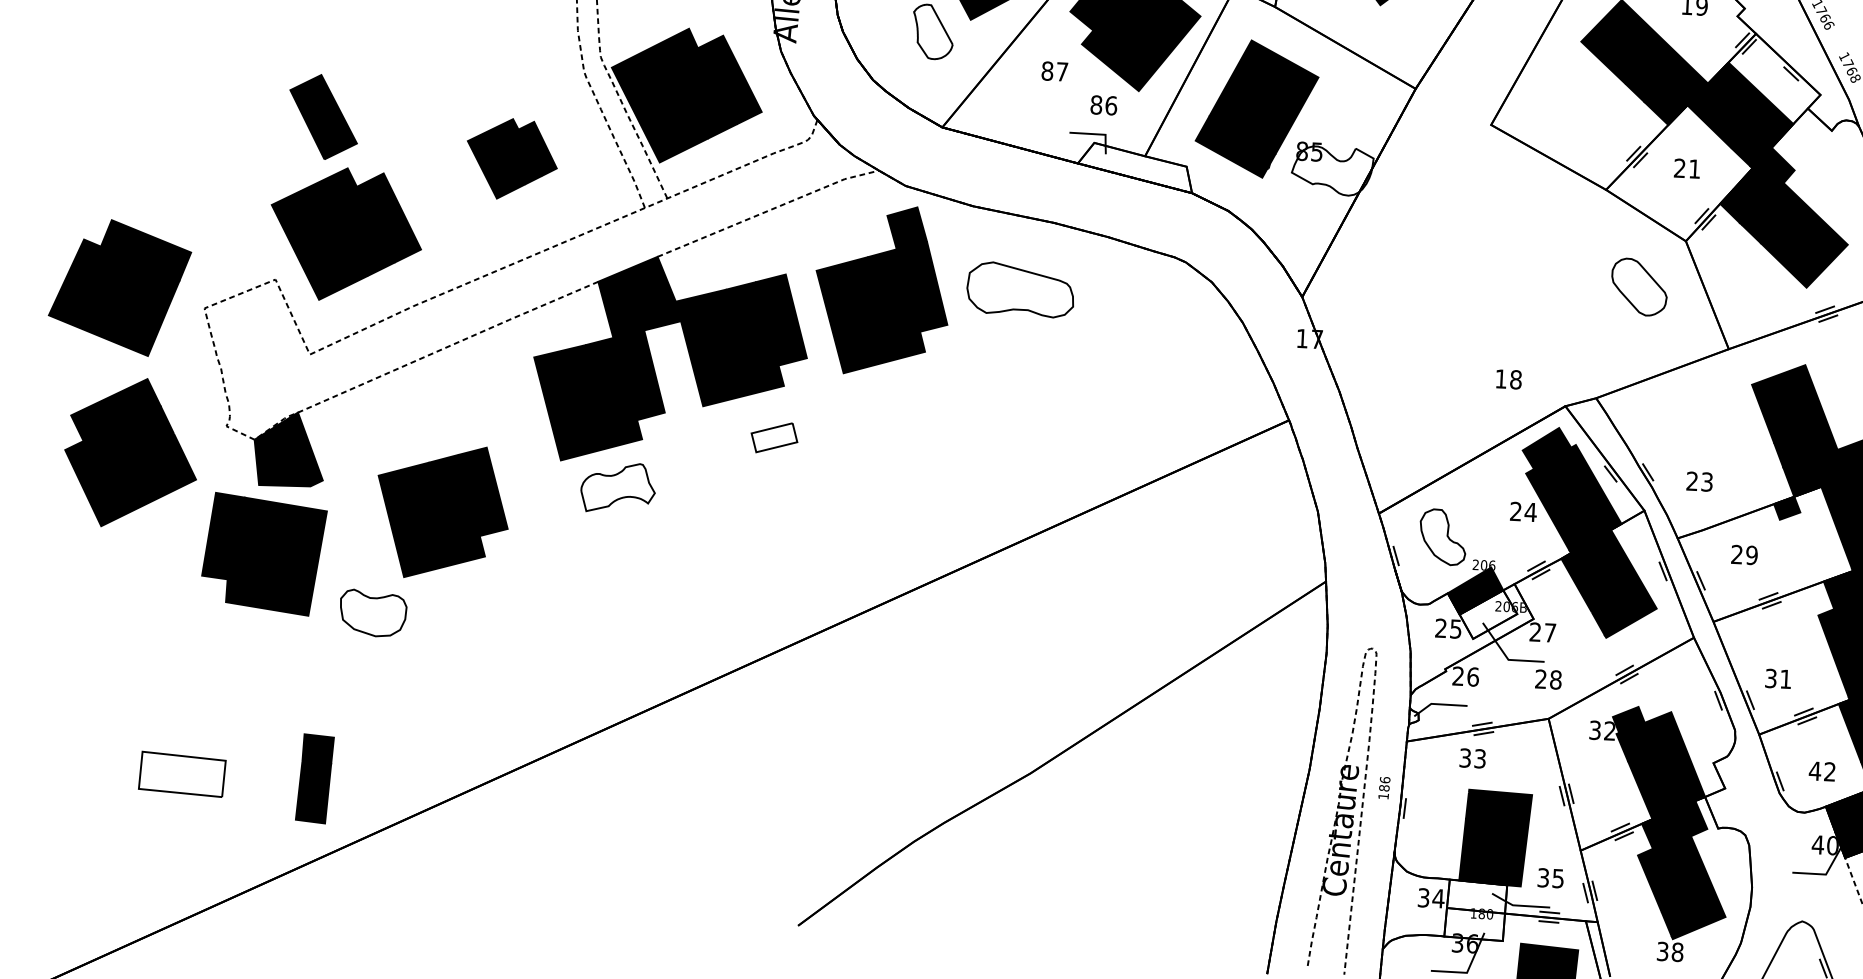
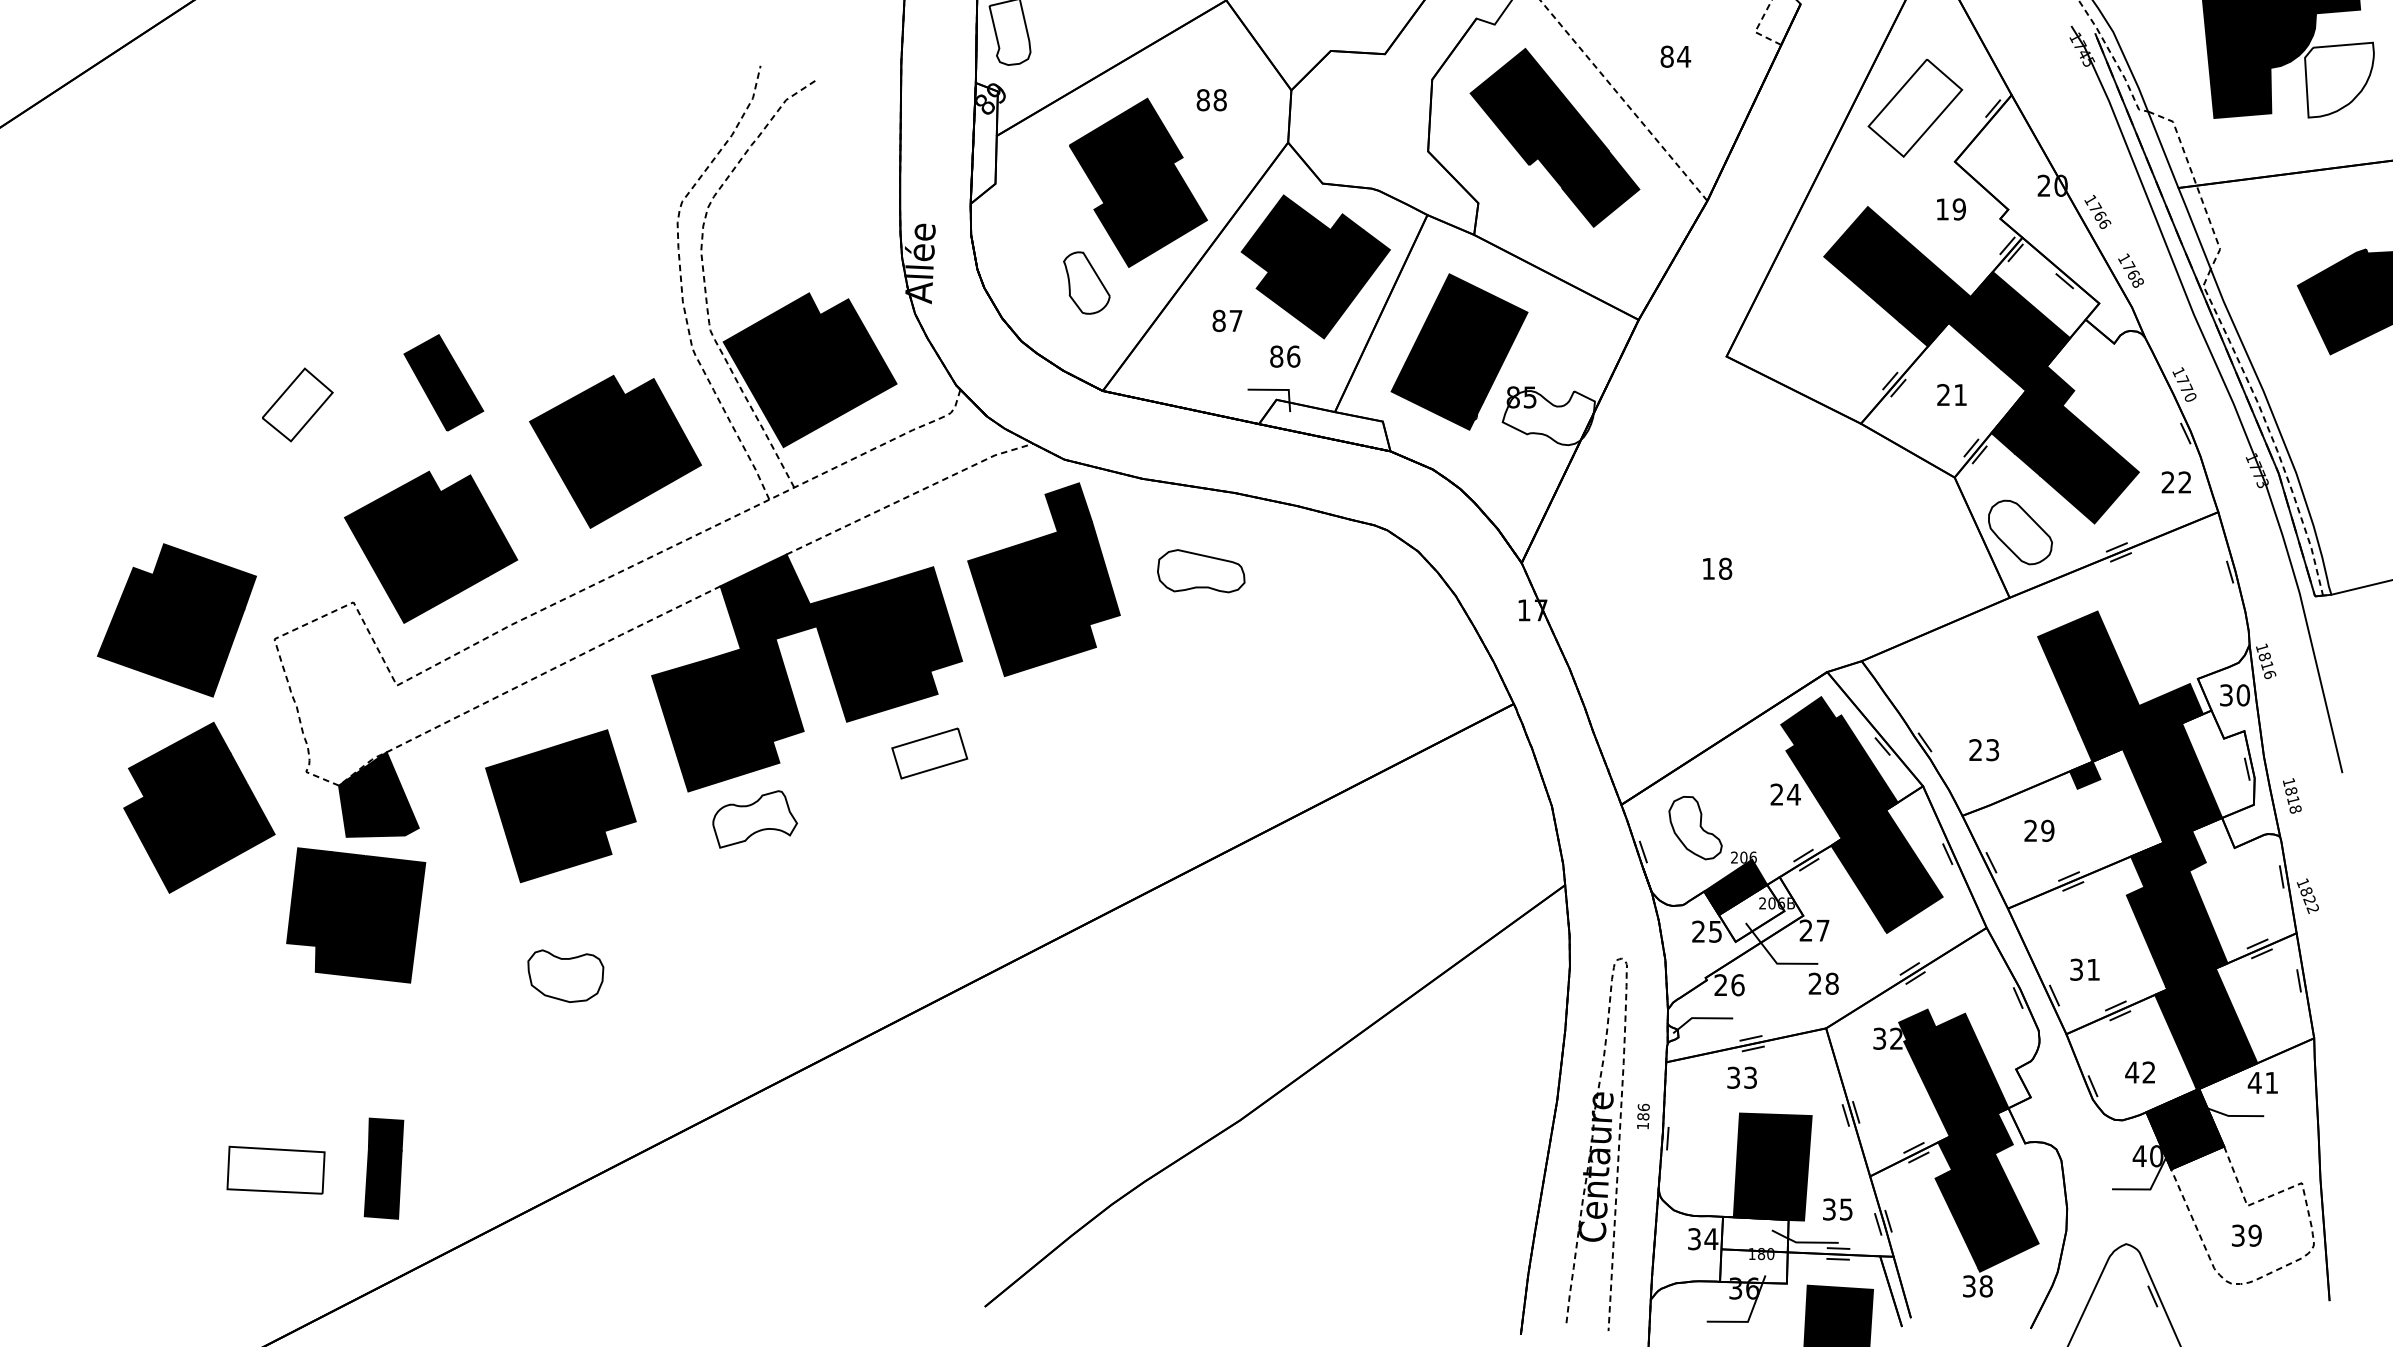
part: (235, 103) -> (297, 404), added
part: (323, 116) -> (443, 382), moved
part: (512, 158) -> (615, 451), size x1.67
part: (1639, 287) -> (2020, 532), moved
part: (1020, 290) -> (1201, 571), size x0.71
text: (1509, 379) -> (1717, 568), moved
part: (774, 437) -> (929, 753), size x1.43
part: (442, 512) -> (560, 806), moved
part: (373, 612) -> (565, 975), moved
part: (314, 778) -> (383, 1168), moved

